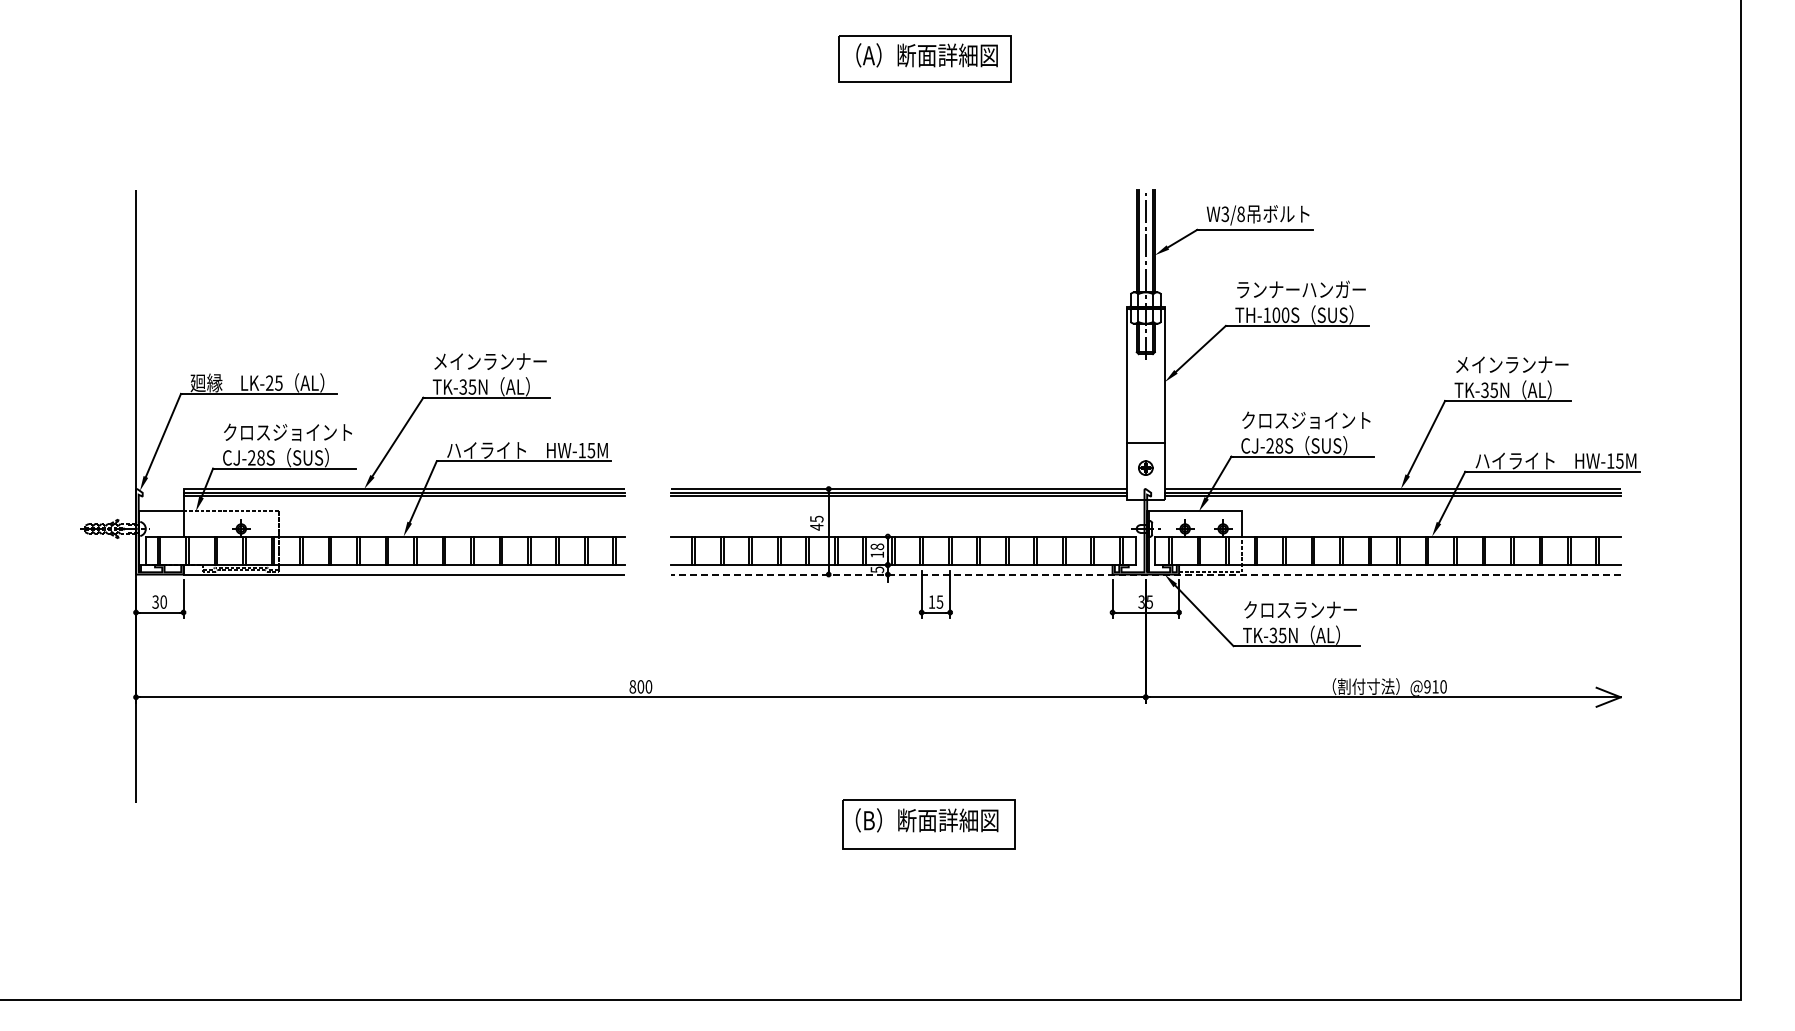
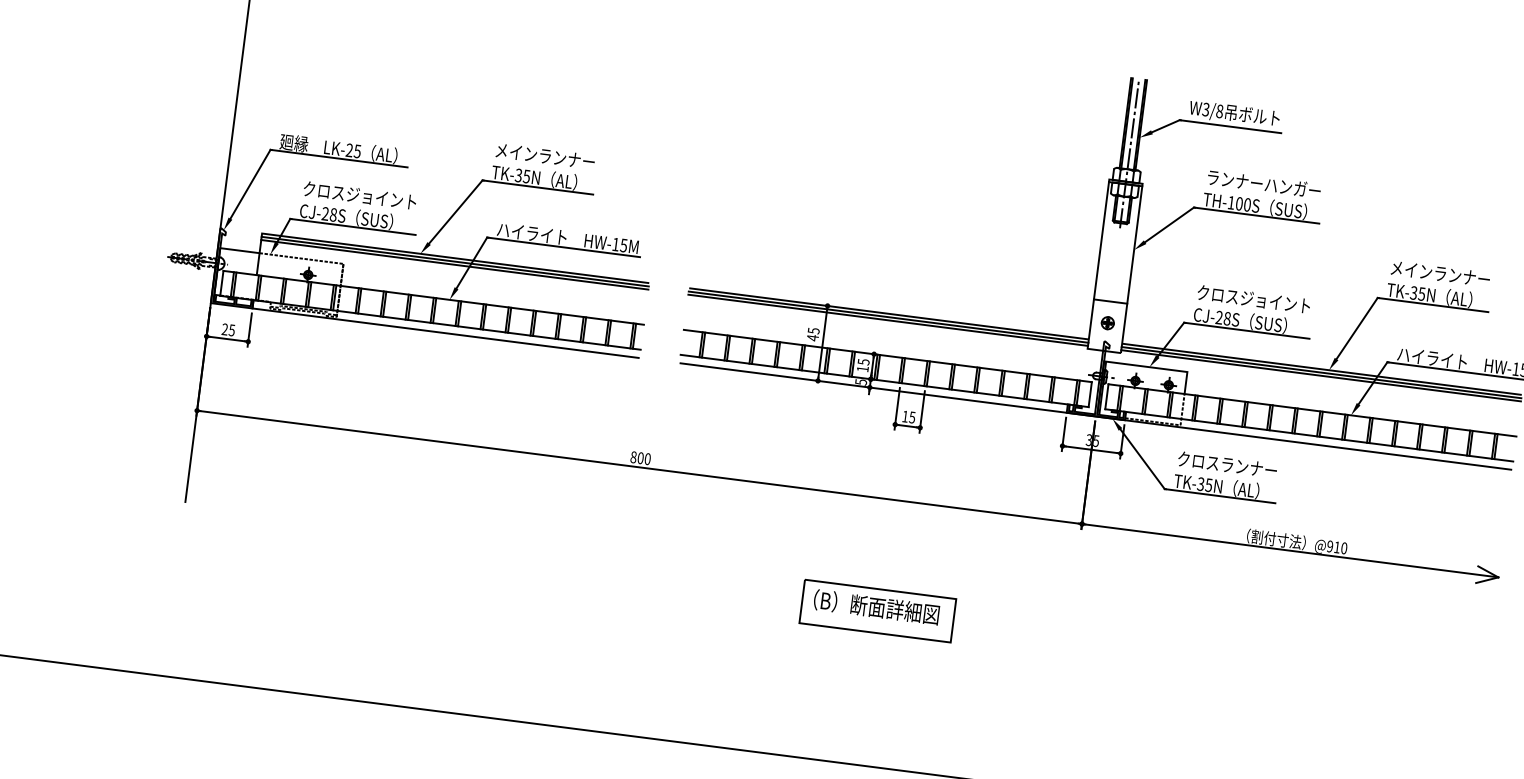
text: (876, 546) -> (862, 361), 18 -> 15
line: (1145, 574) -> (1095, 416), dashed -> solid
text: (159, 601) -> (228, 329), 30 -> 25

